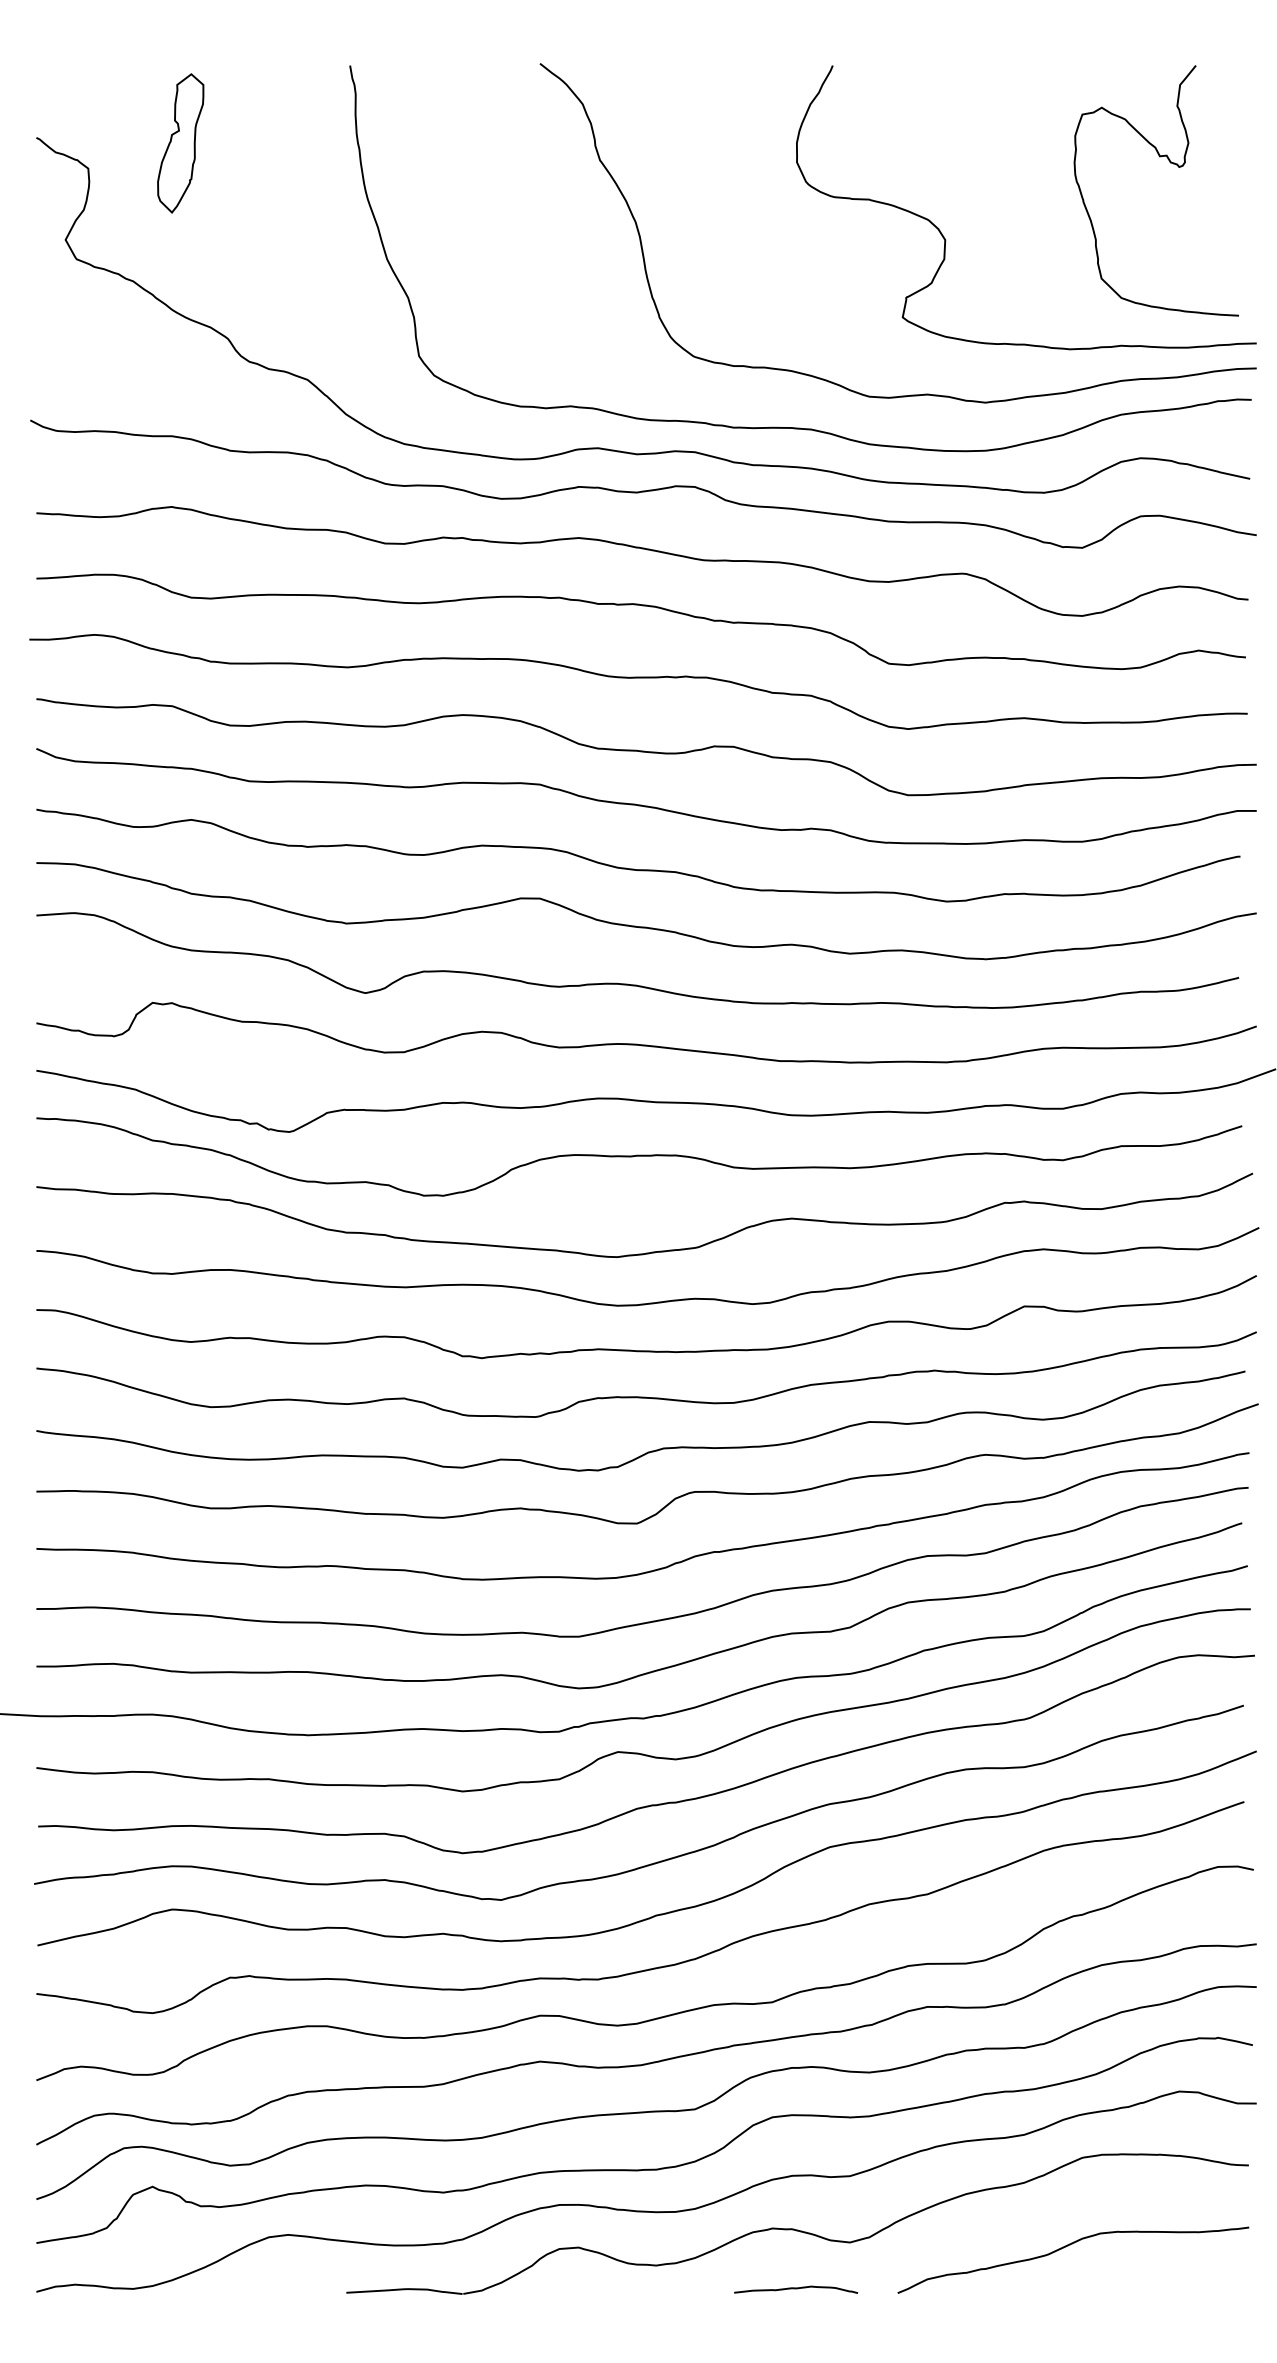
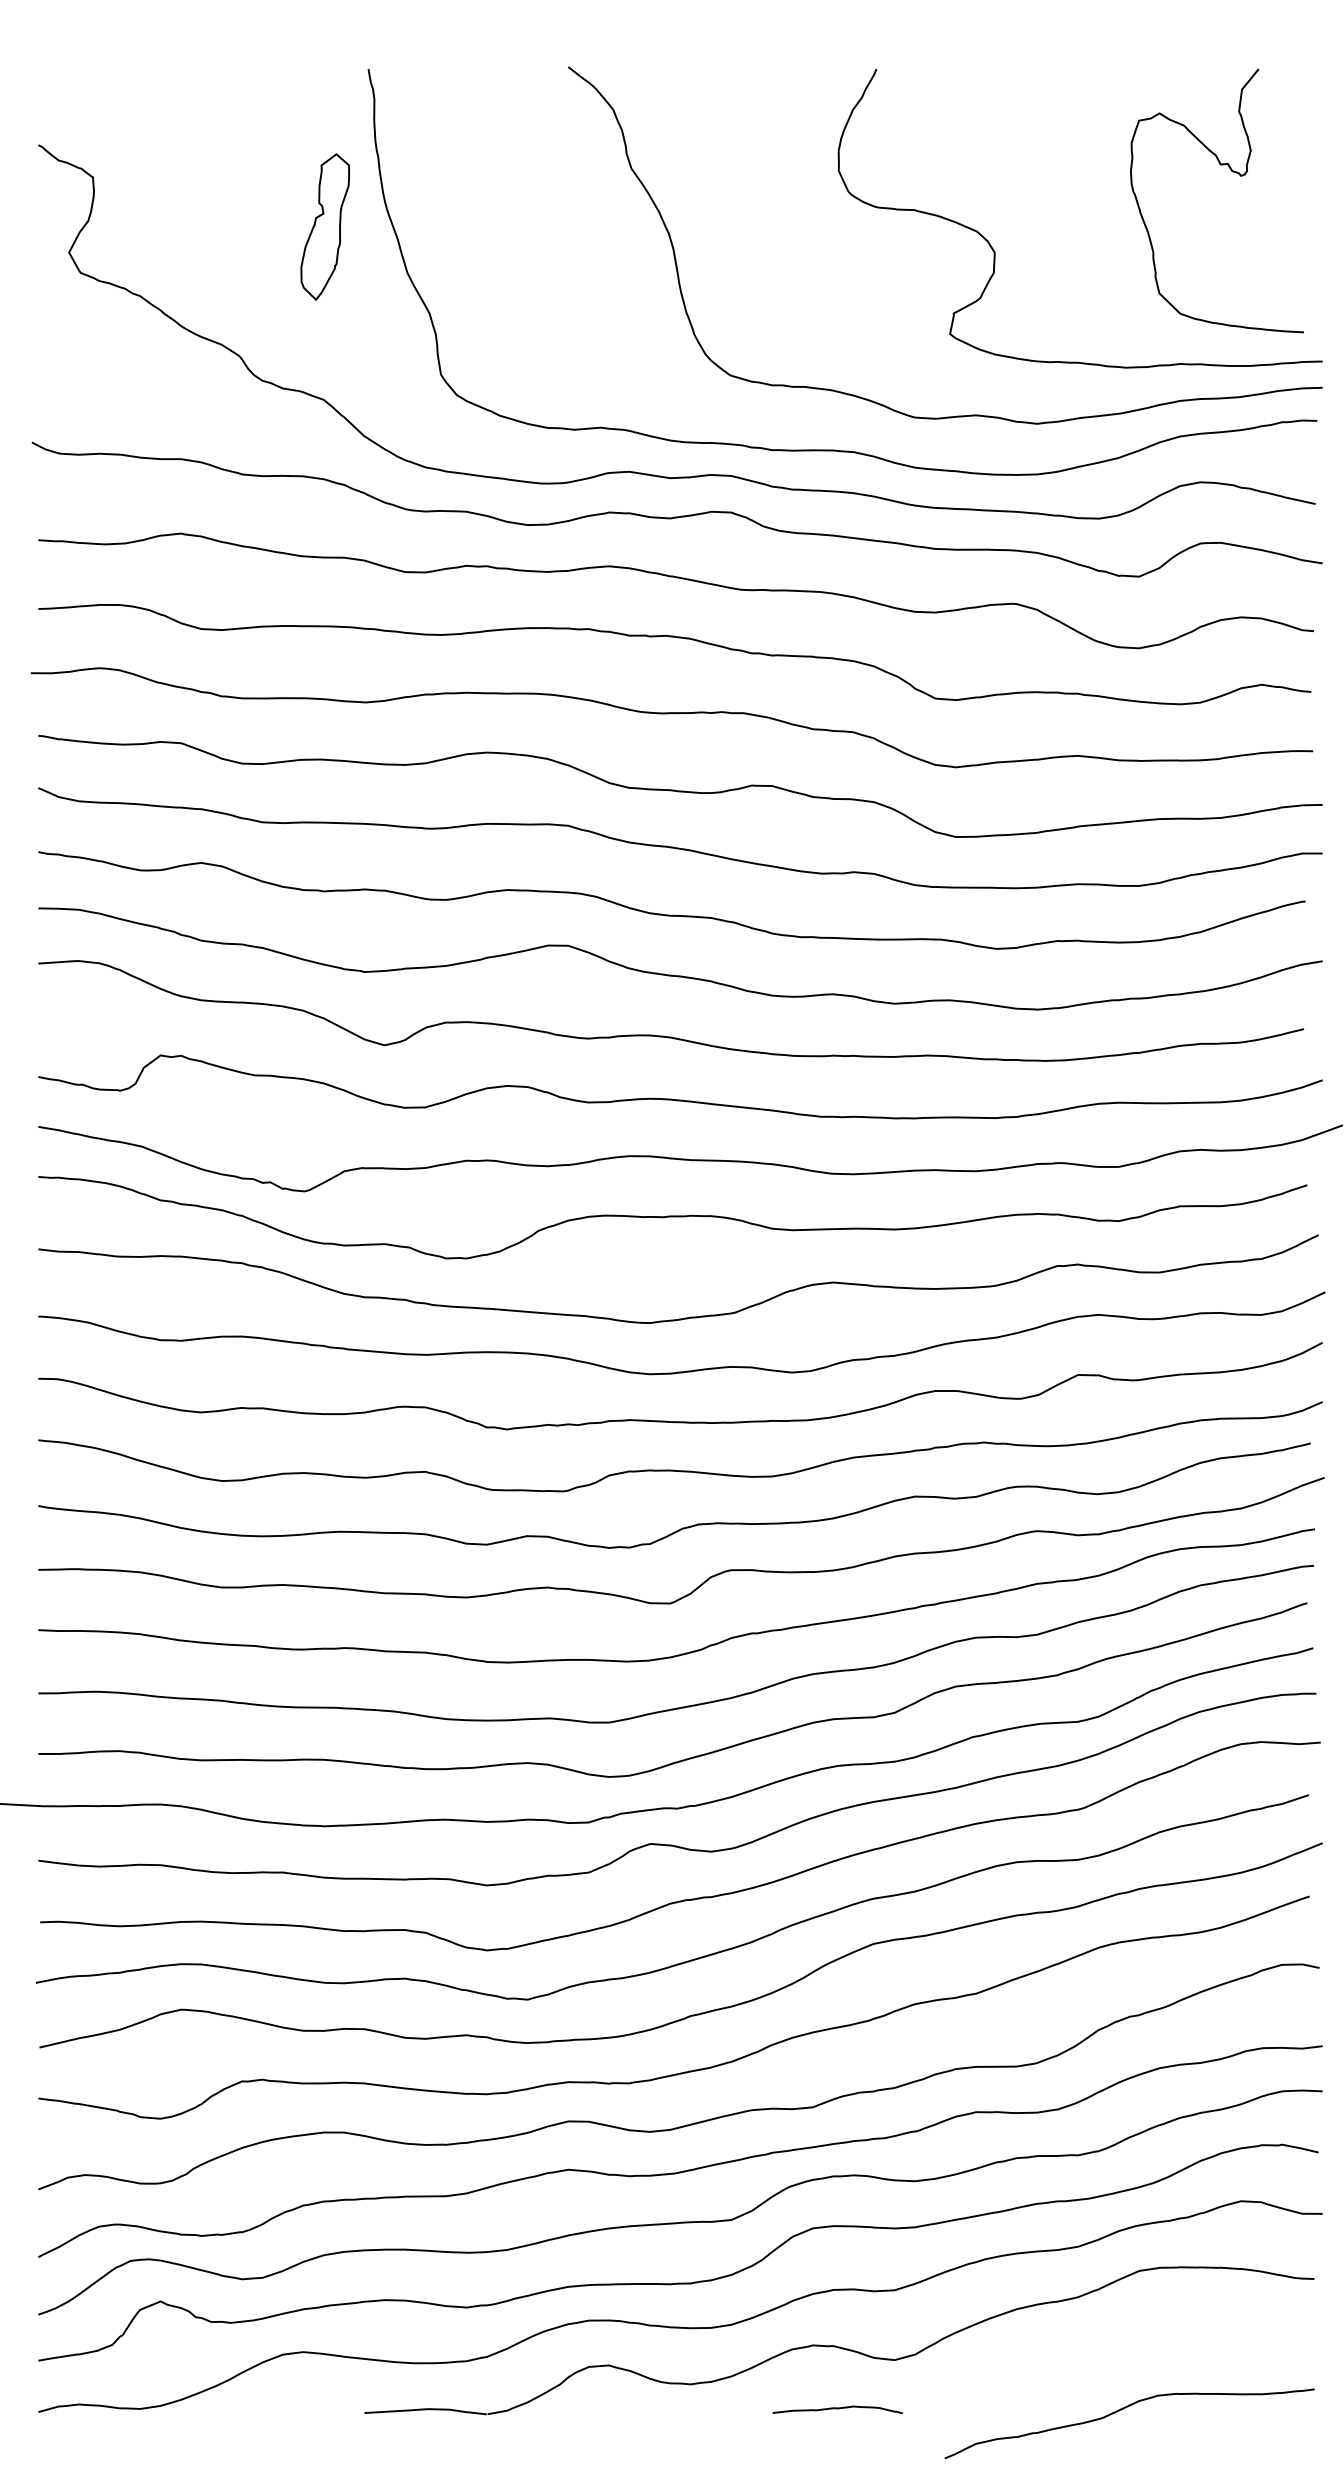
part: (180, 142) -> (324, 226), moved
curve: (1067, 2246) -> (1123, 2409), moved

